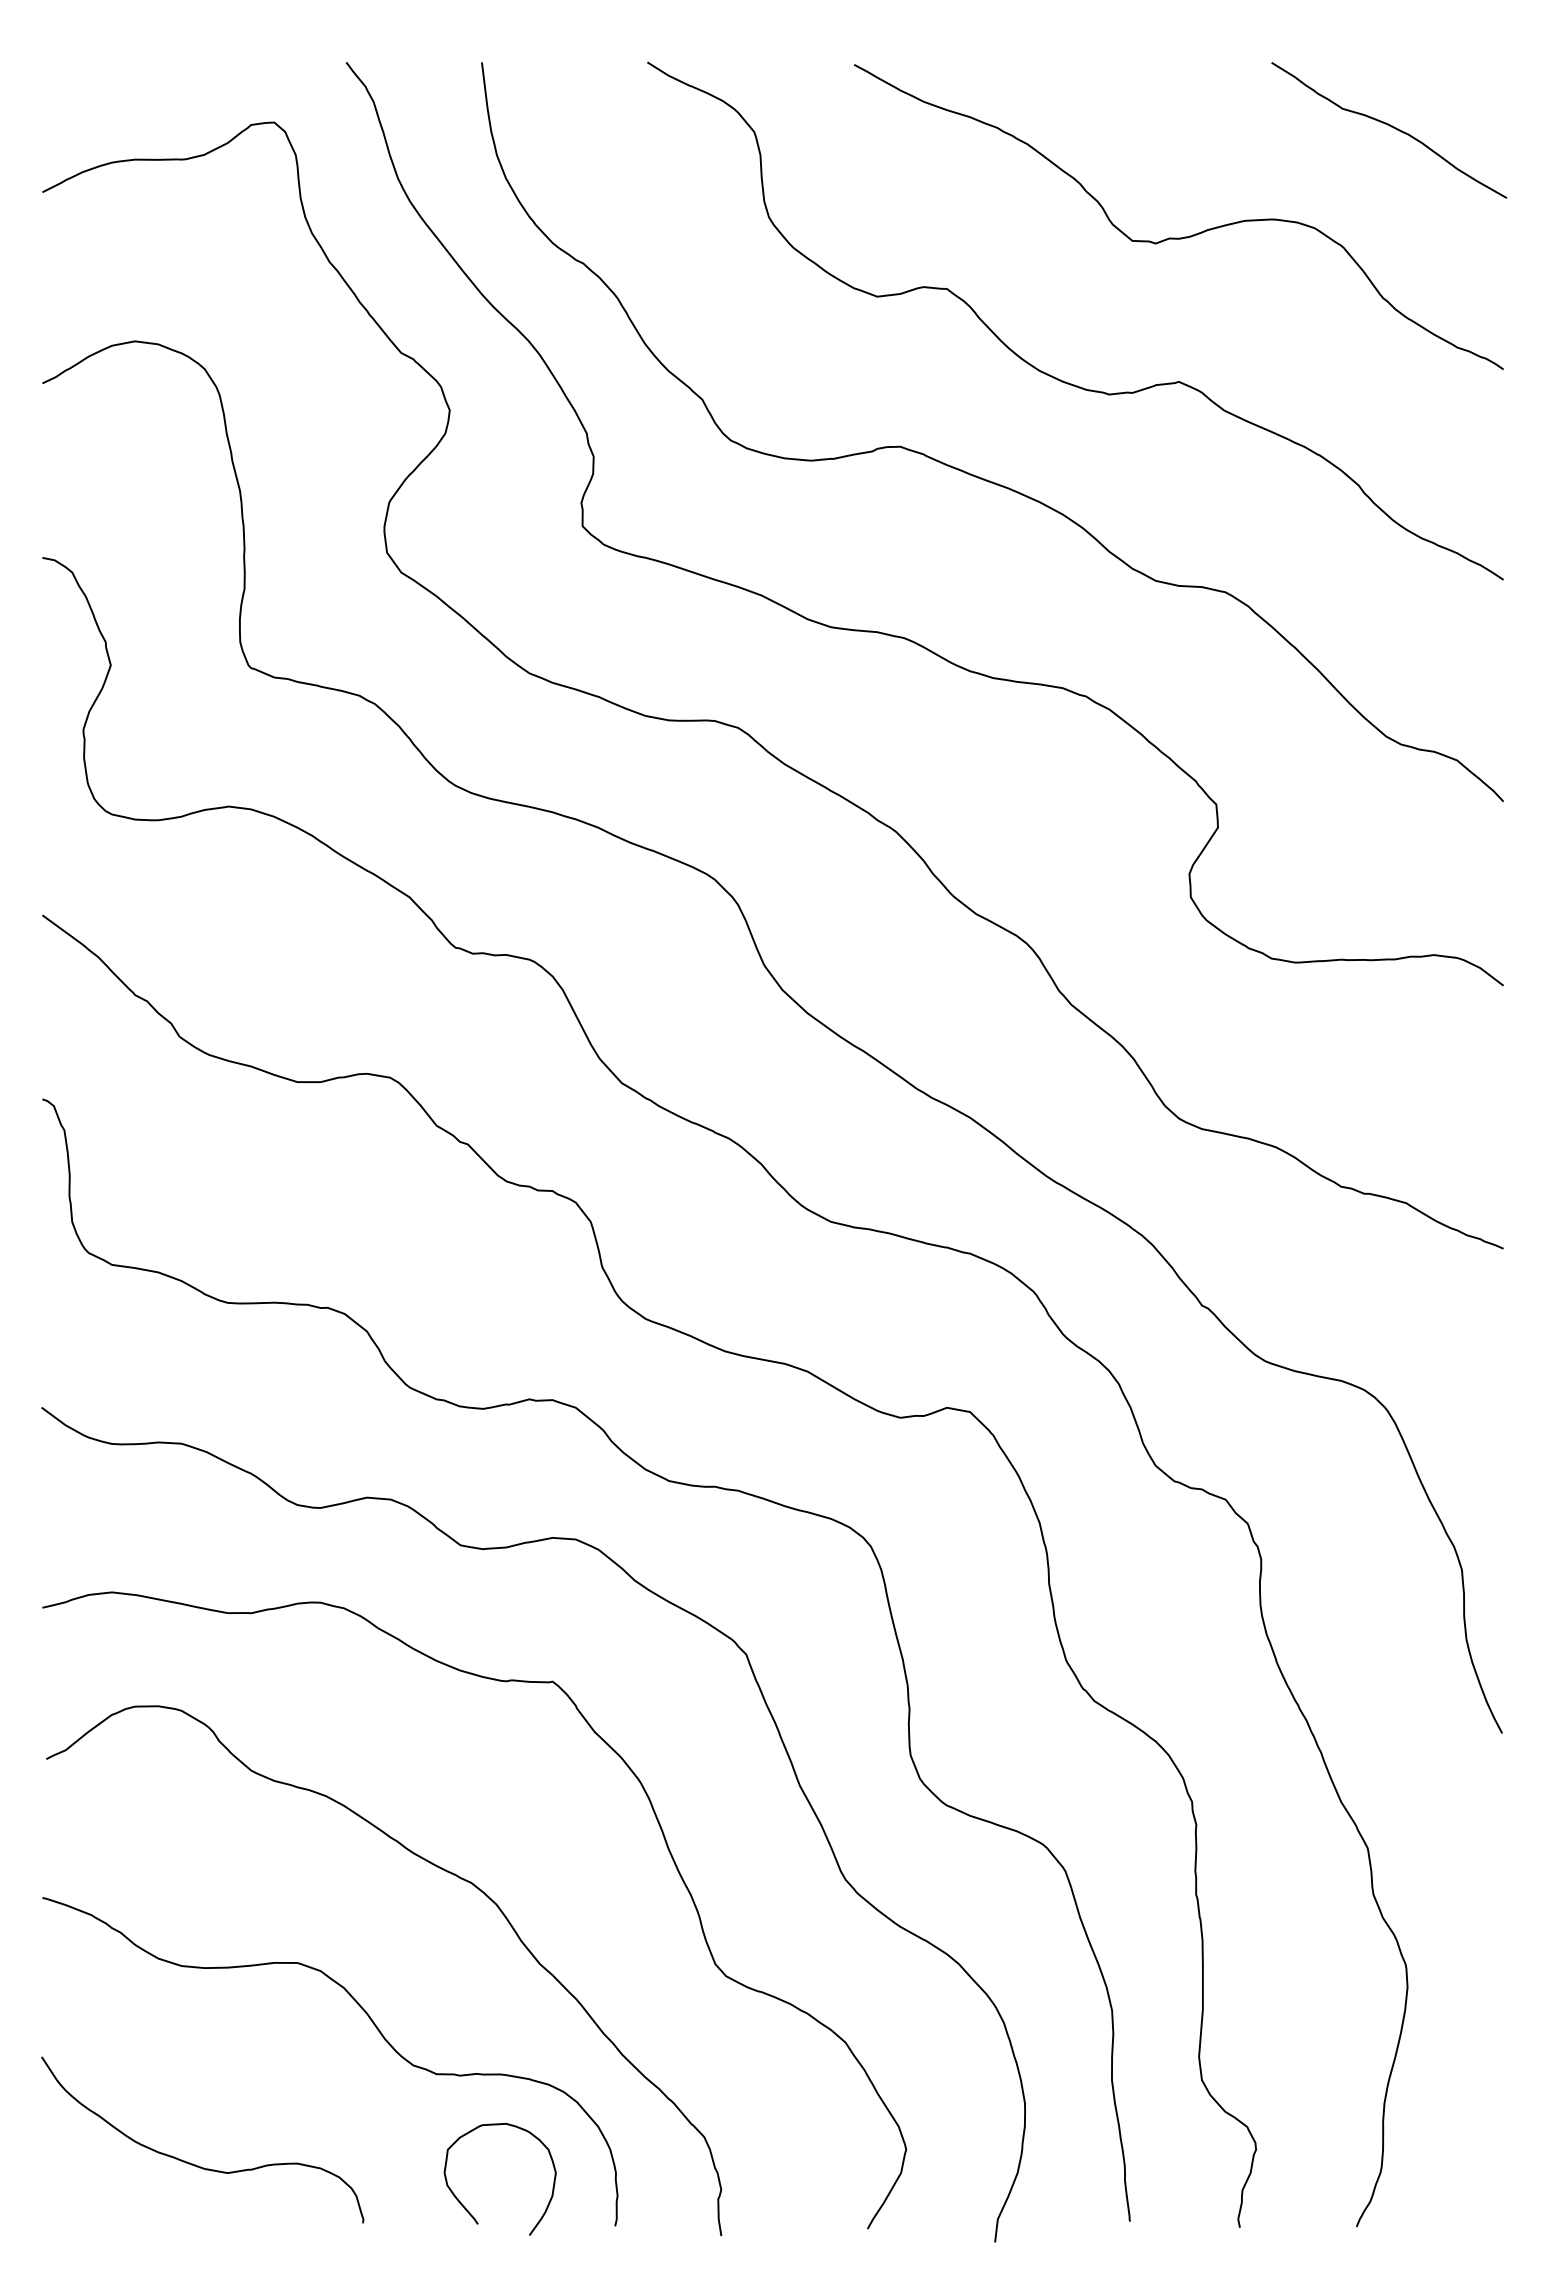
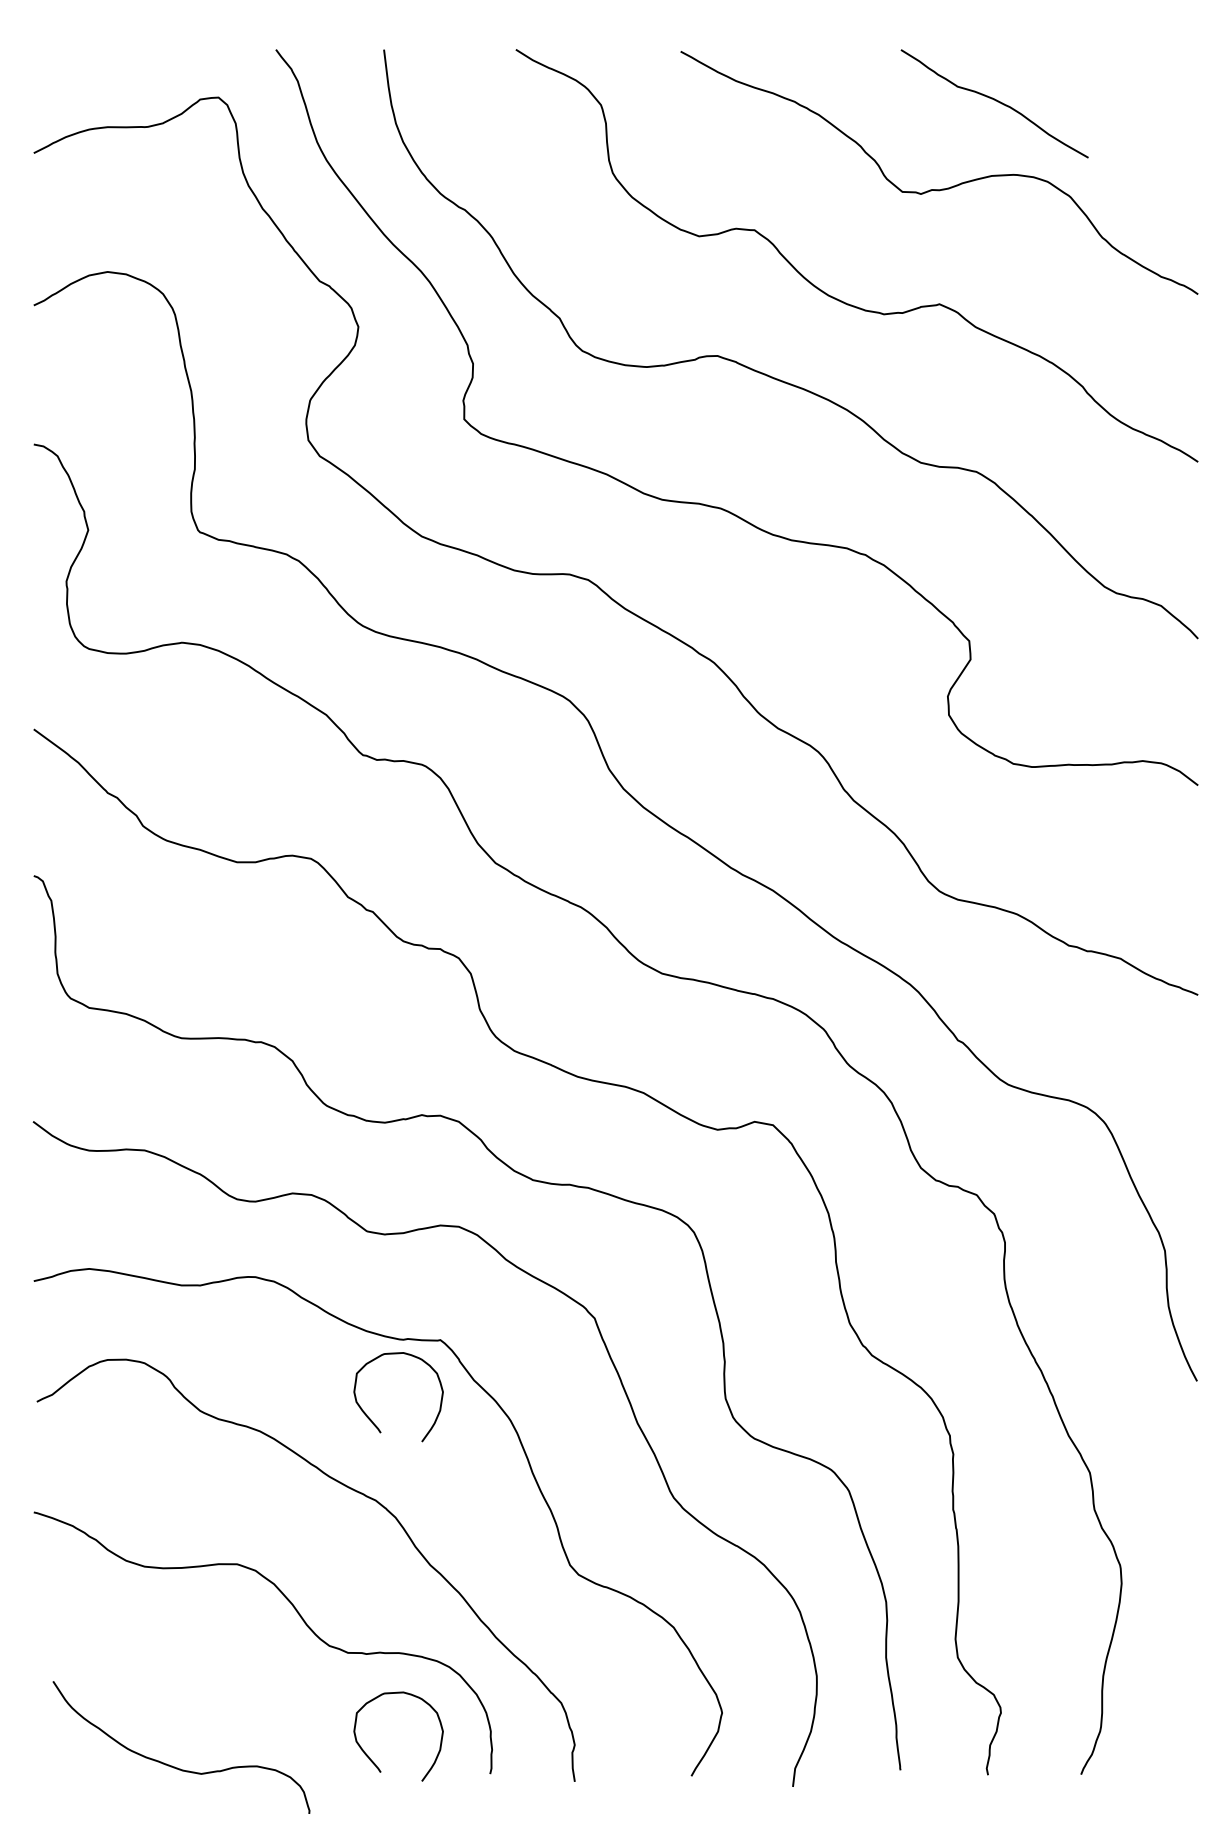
curve: (1391, 127) -> (996, 101), moved
curve: (463, 1778) -> (369, 1417), added
curve: (190, 2162) -> (171, 1765), moved

